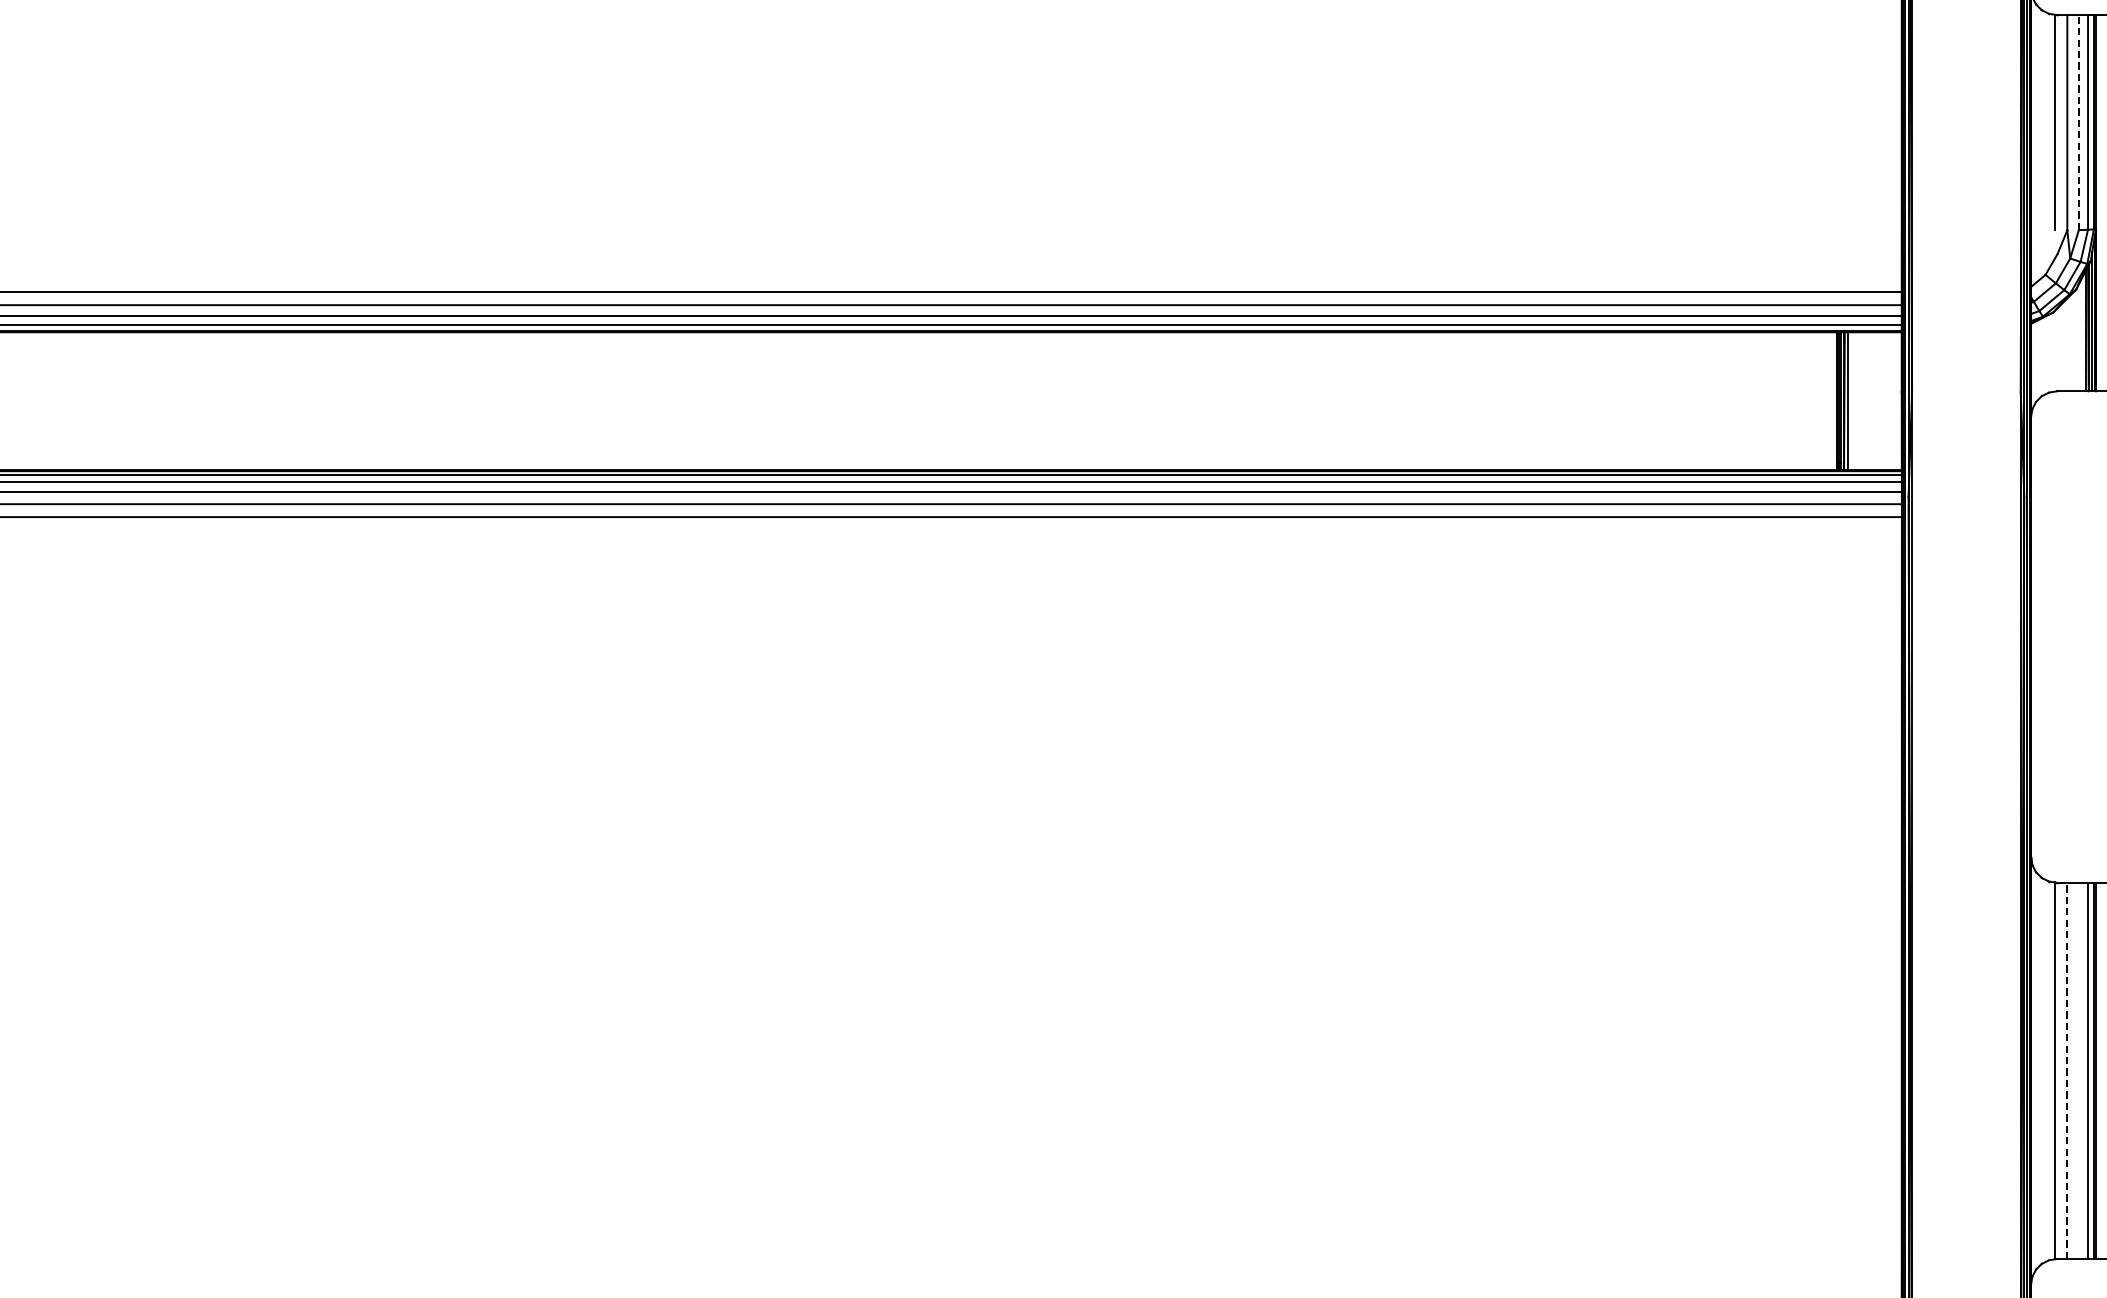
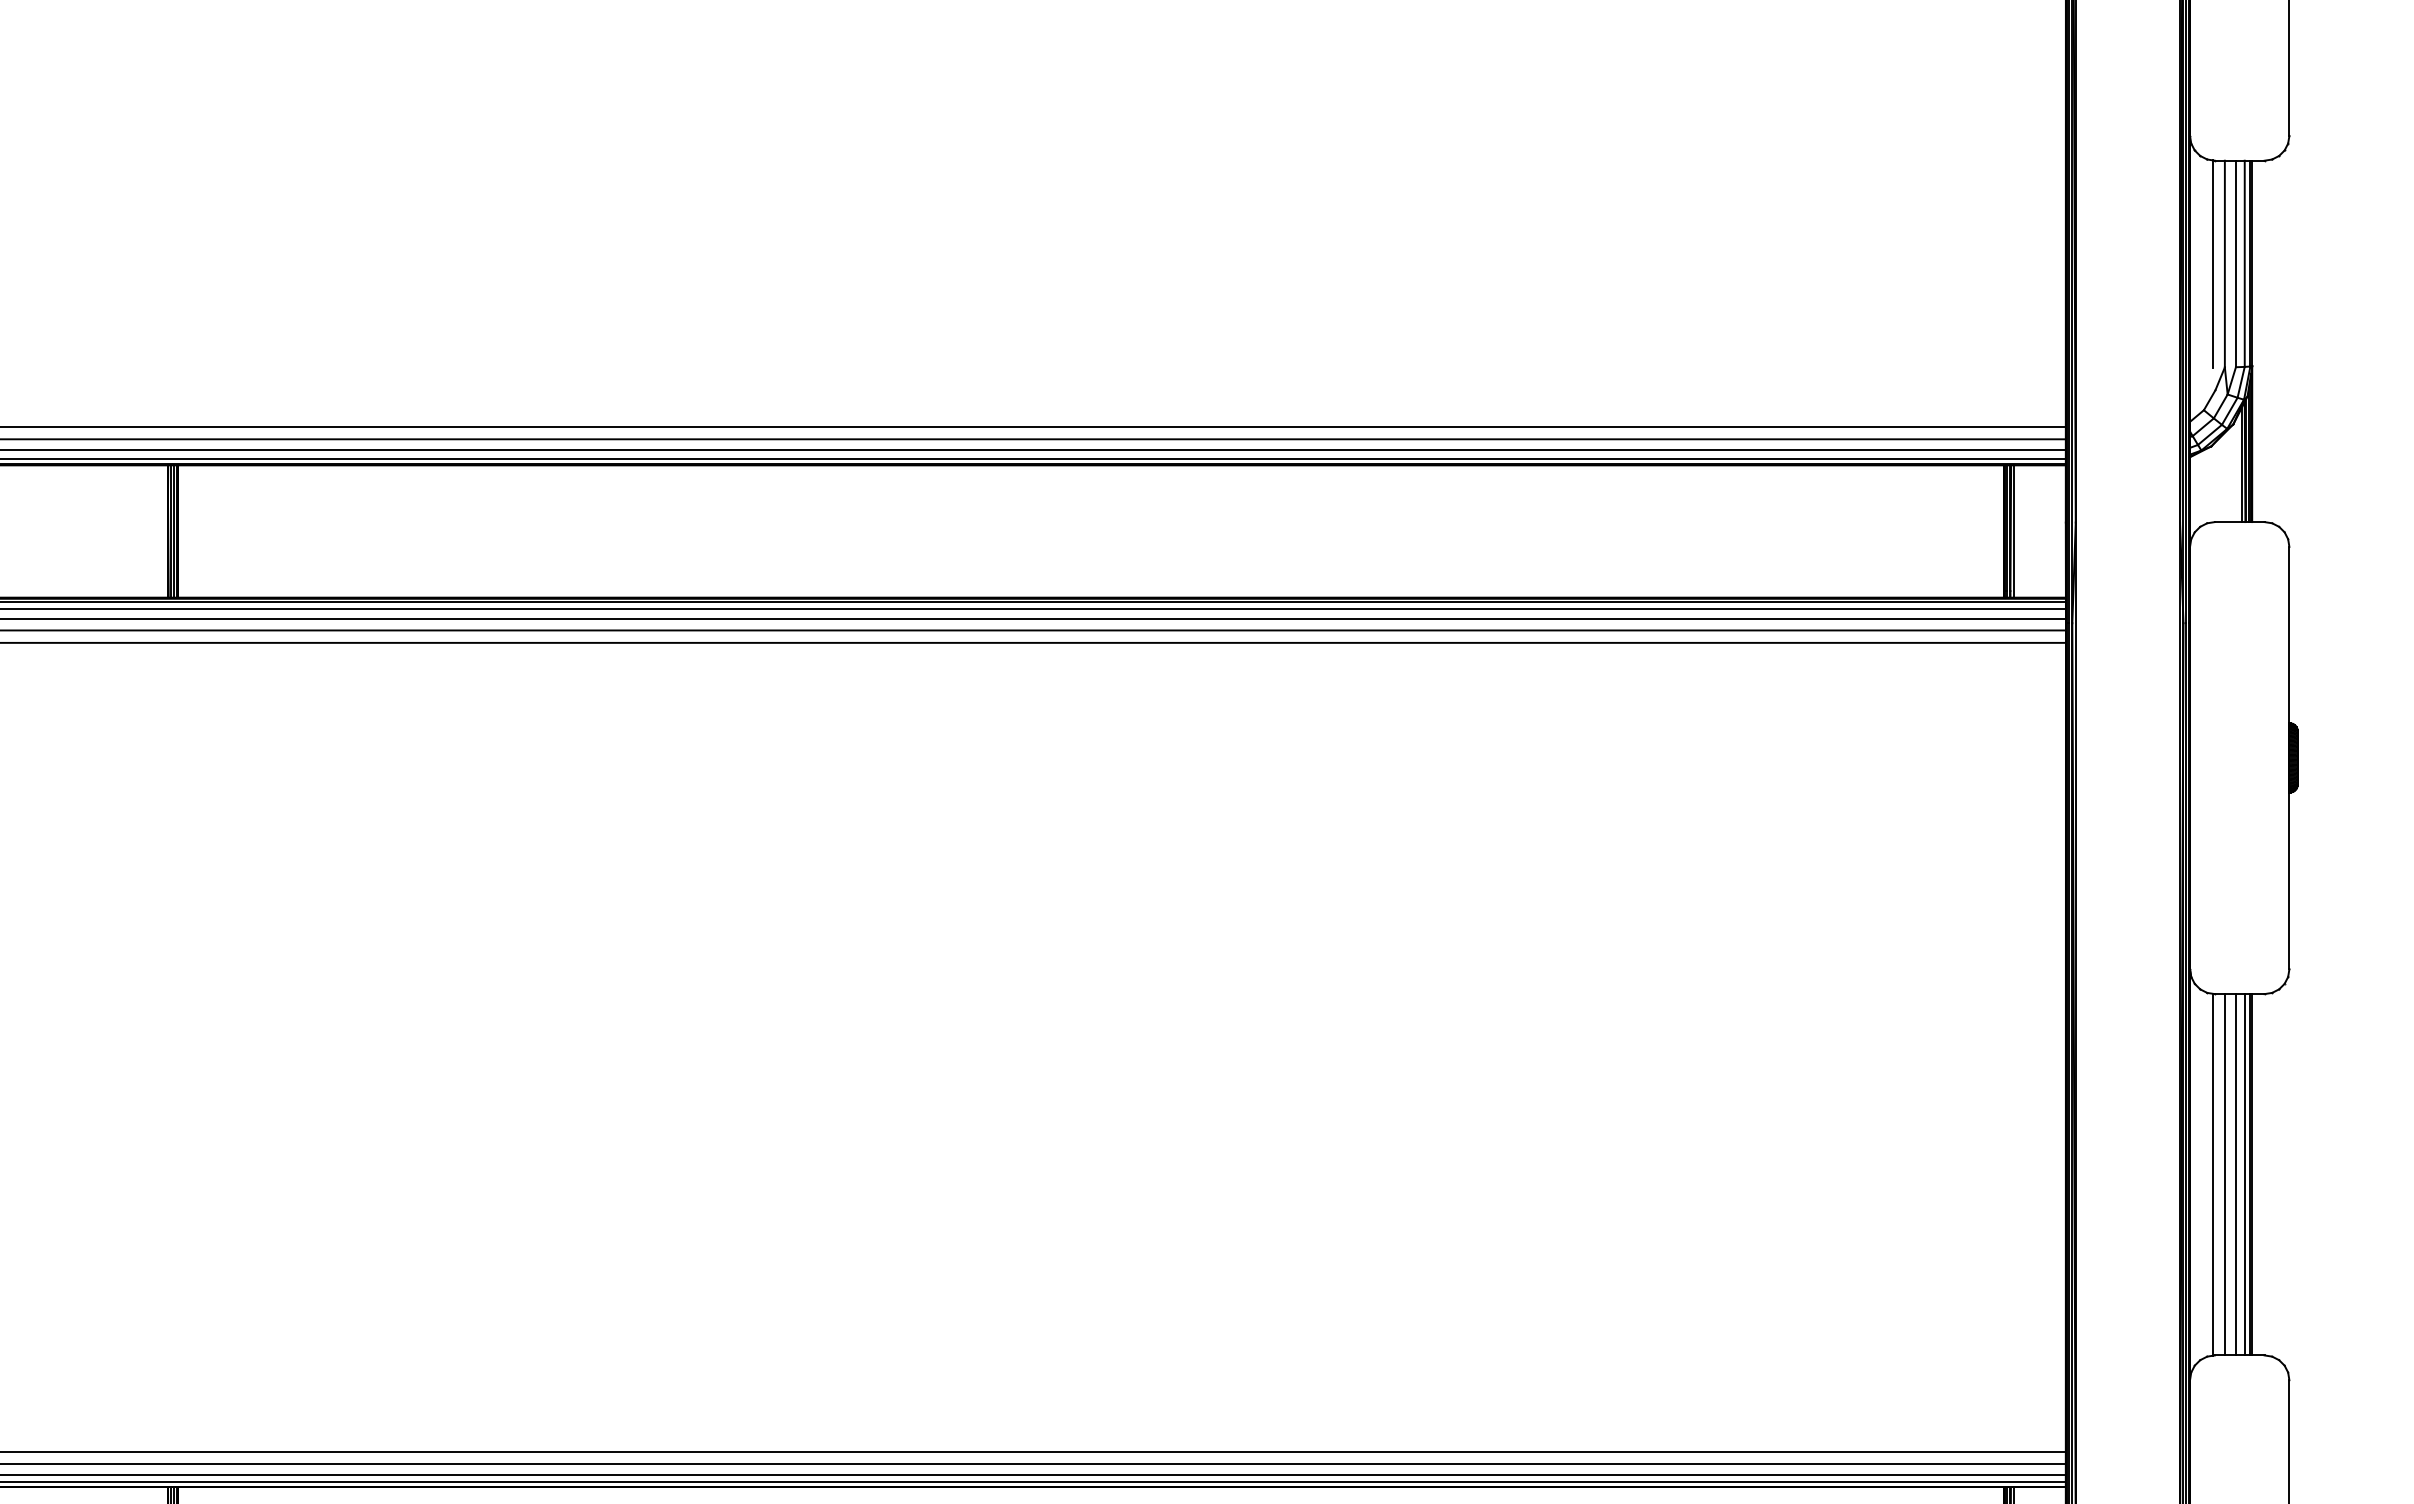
line: (2078, 122) -> (2235, 263), dashed -> solid
line: (2066, 1070) -> (2224, 1174), dashed -> solid
line: (2078, 1070) -> (2235, 1174), added

